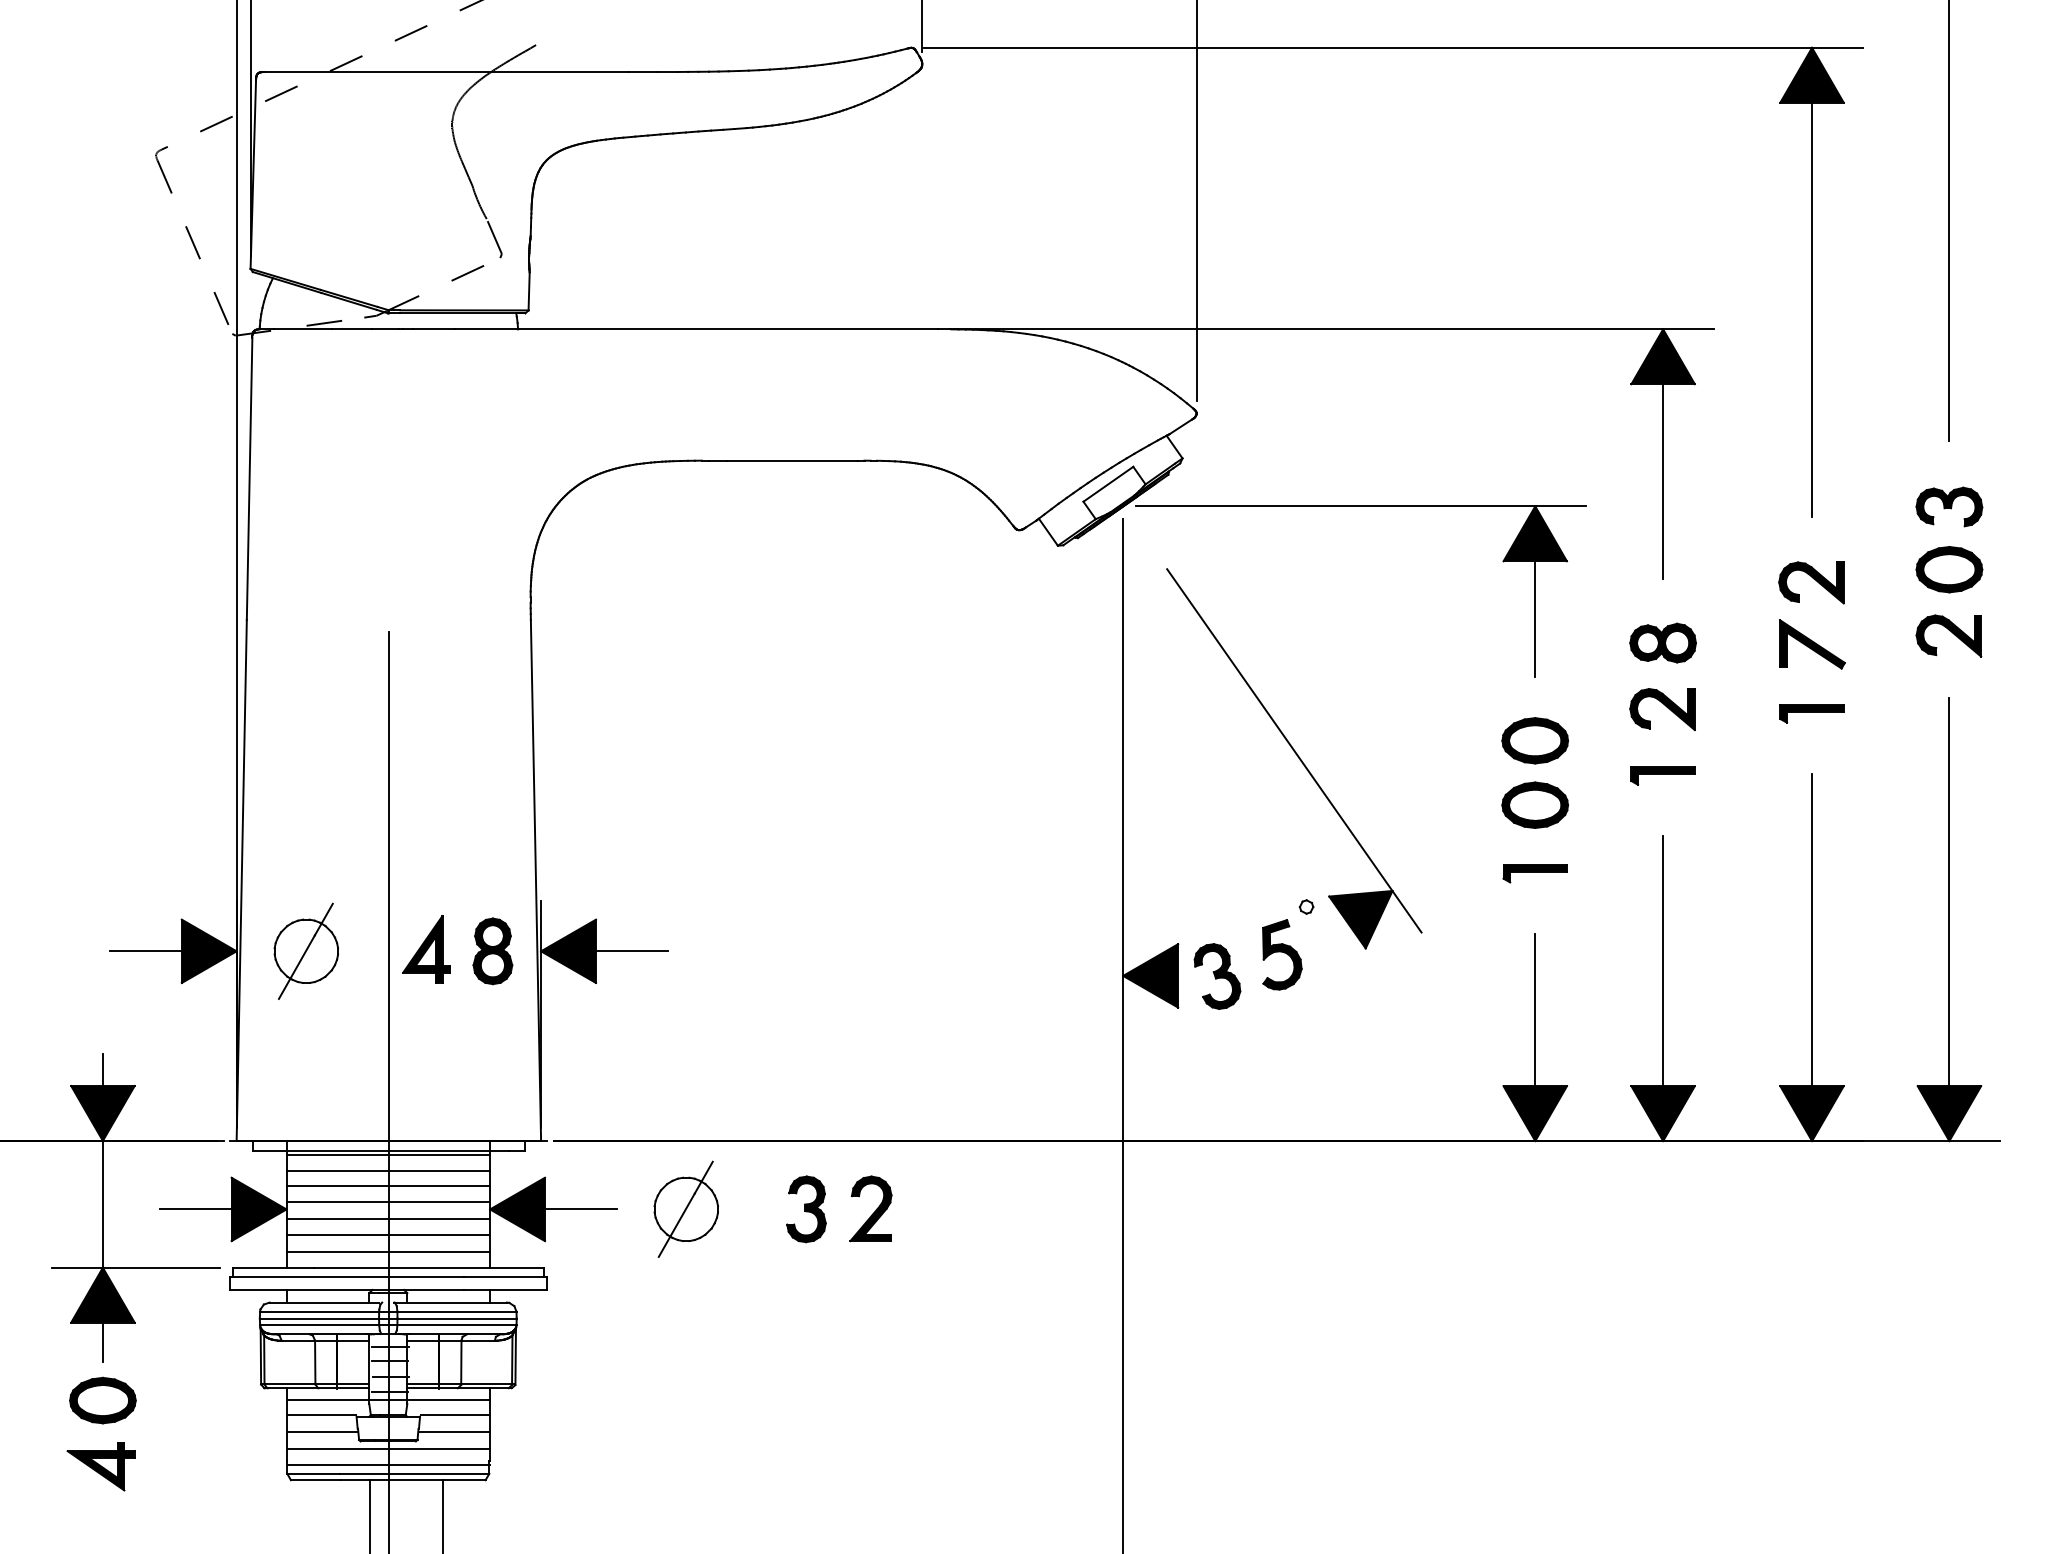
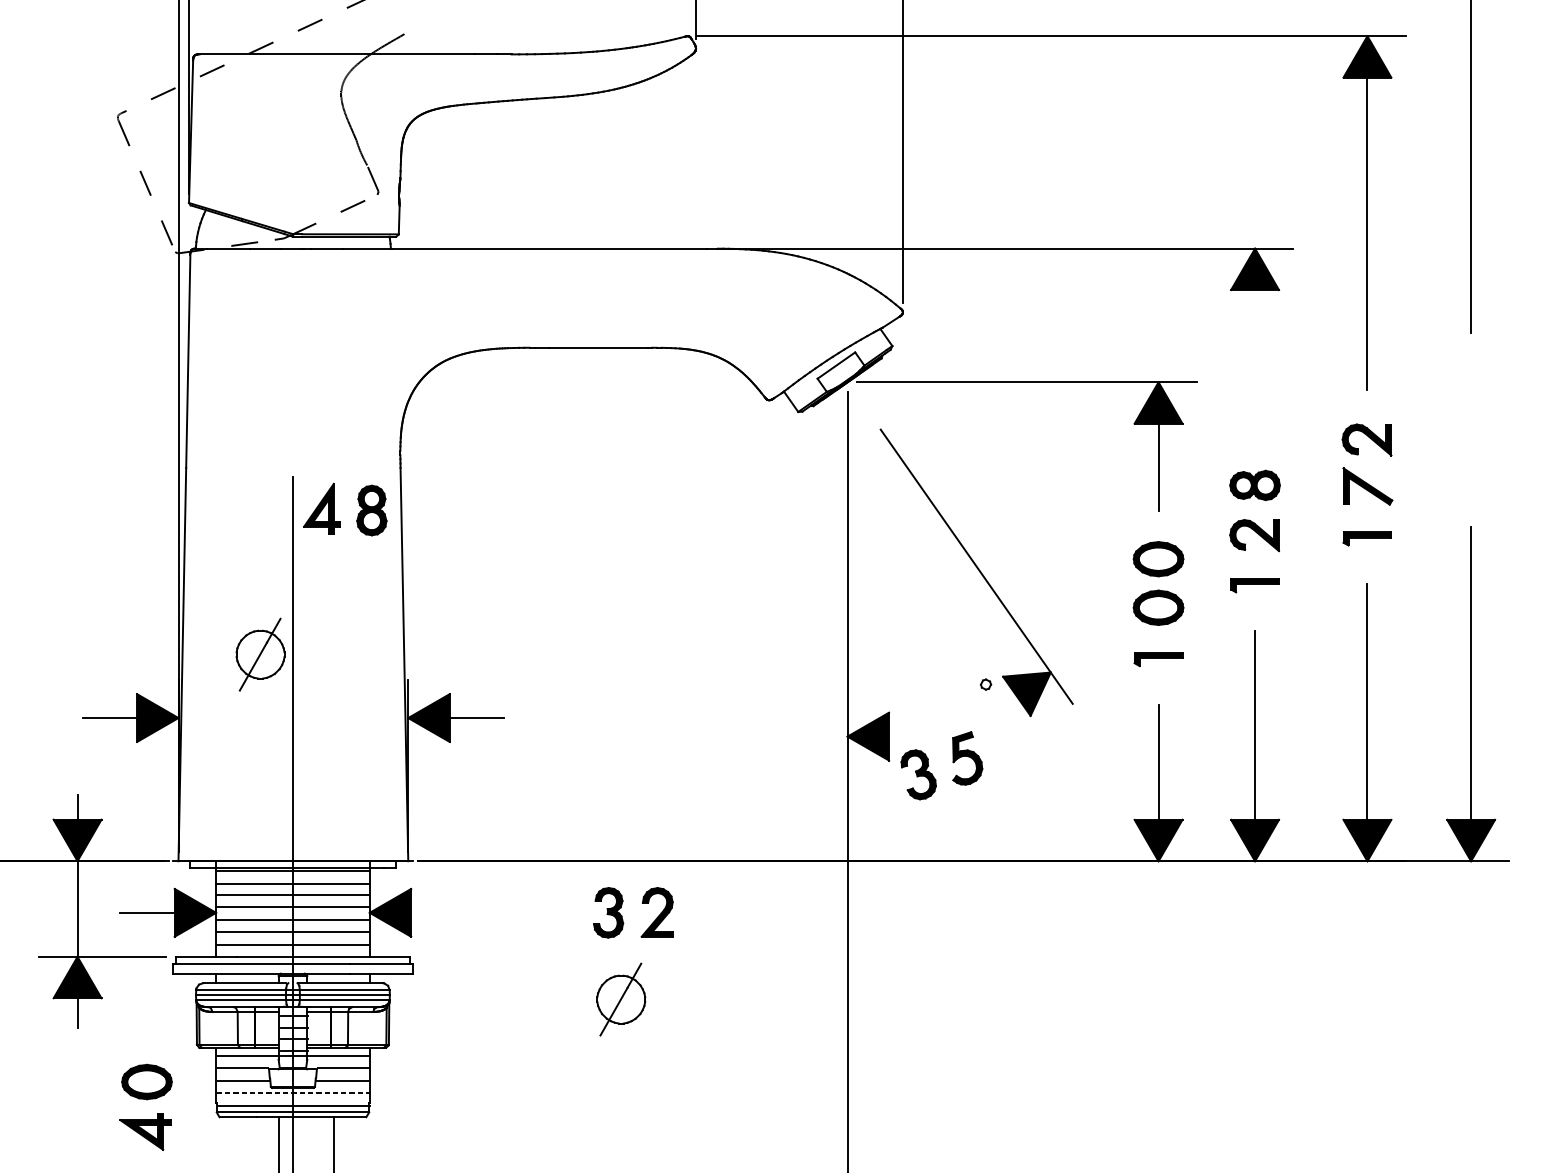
line: (1663, 481) -> (1255, 363), removed
part: (1949, 571) -> (1471, 431), removed
part: (306, 950) -> (260, 654), moved
part: (443, 950) -> (334, 509), moved
part: (1262, 959) -> (952, 761), moved
part: (685, 1208) -> (620, 998), moved
line: (580, 1209) -> (438, 912), removed
part: (102, 1424) -> (146, 1100), moved
line: (389, 1448) -> (293, 1093), solid -> dashed

